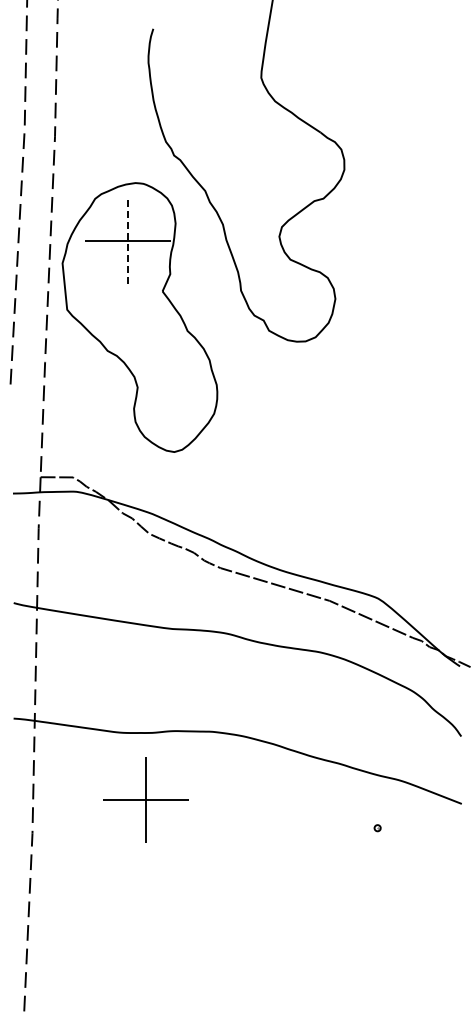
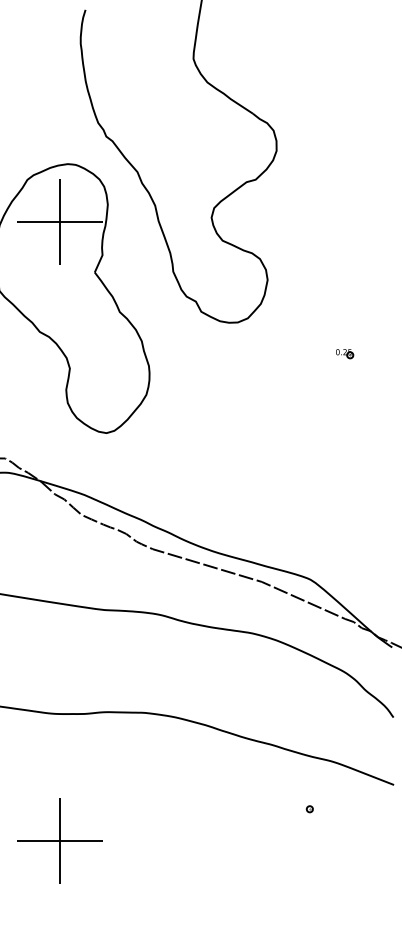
line: (127, 240) -> (59, 221), dashed -> solid
part: (412, 373) -> (344, 354), added
part: (145, 799) -> (59, 840), moved

